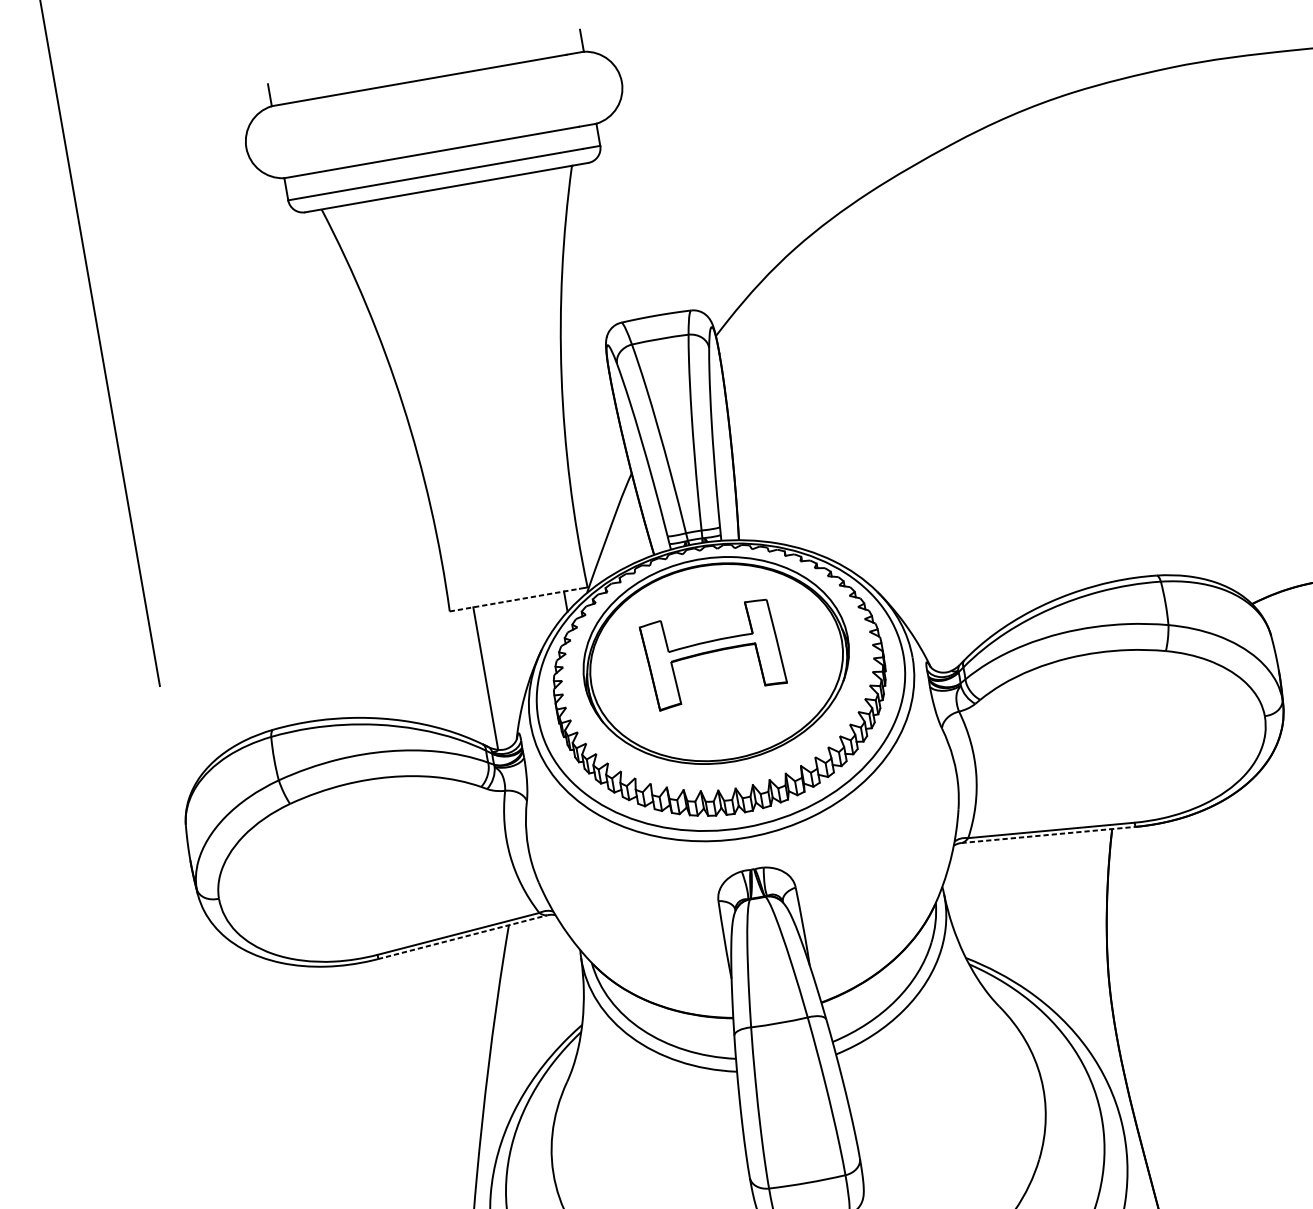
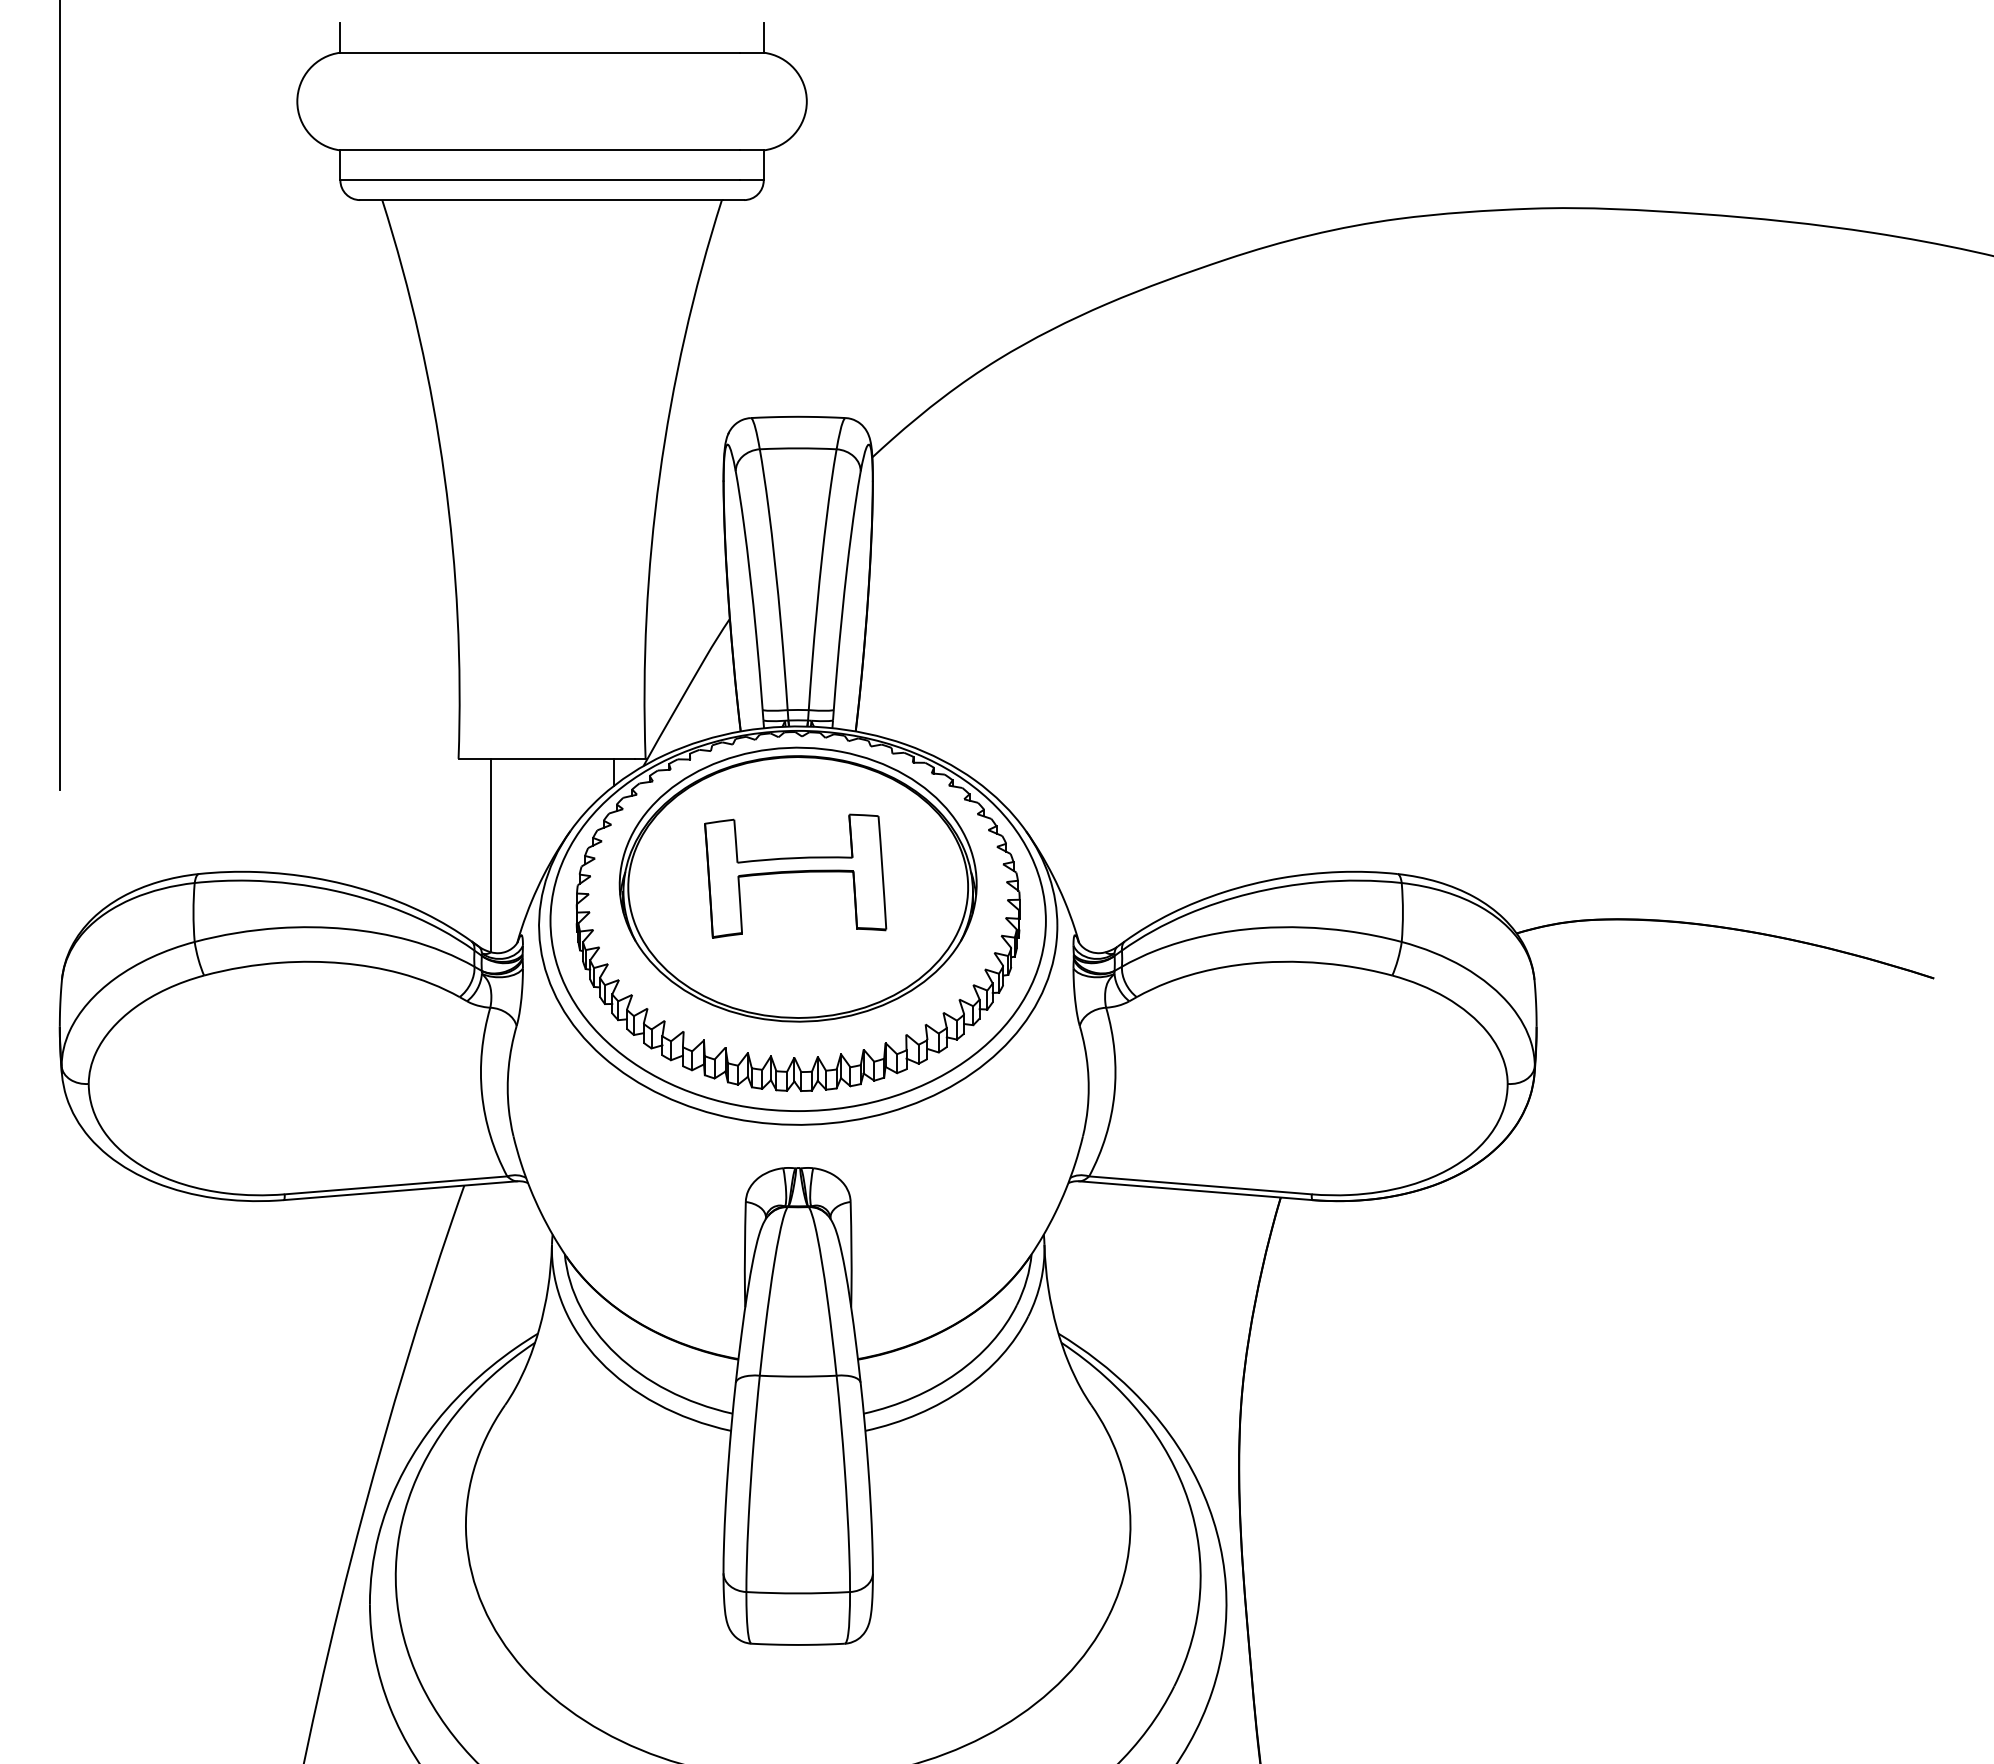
line: (515, 599) -> (547, 758), dashed -> solid
line: (1048, 834) -> (1195, 1190), dashed -> solid
line: (462, 937) -> (400, 1190), dashed -> solid

